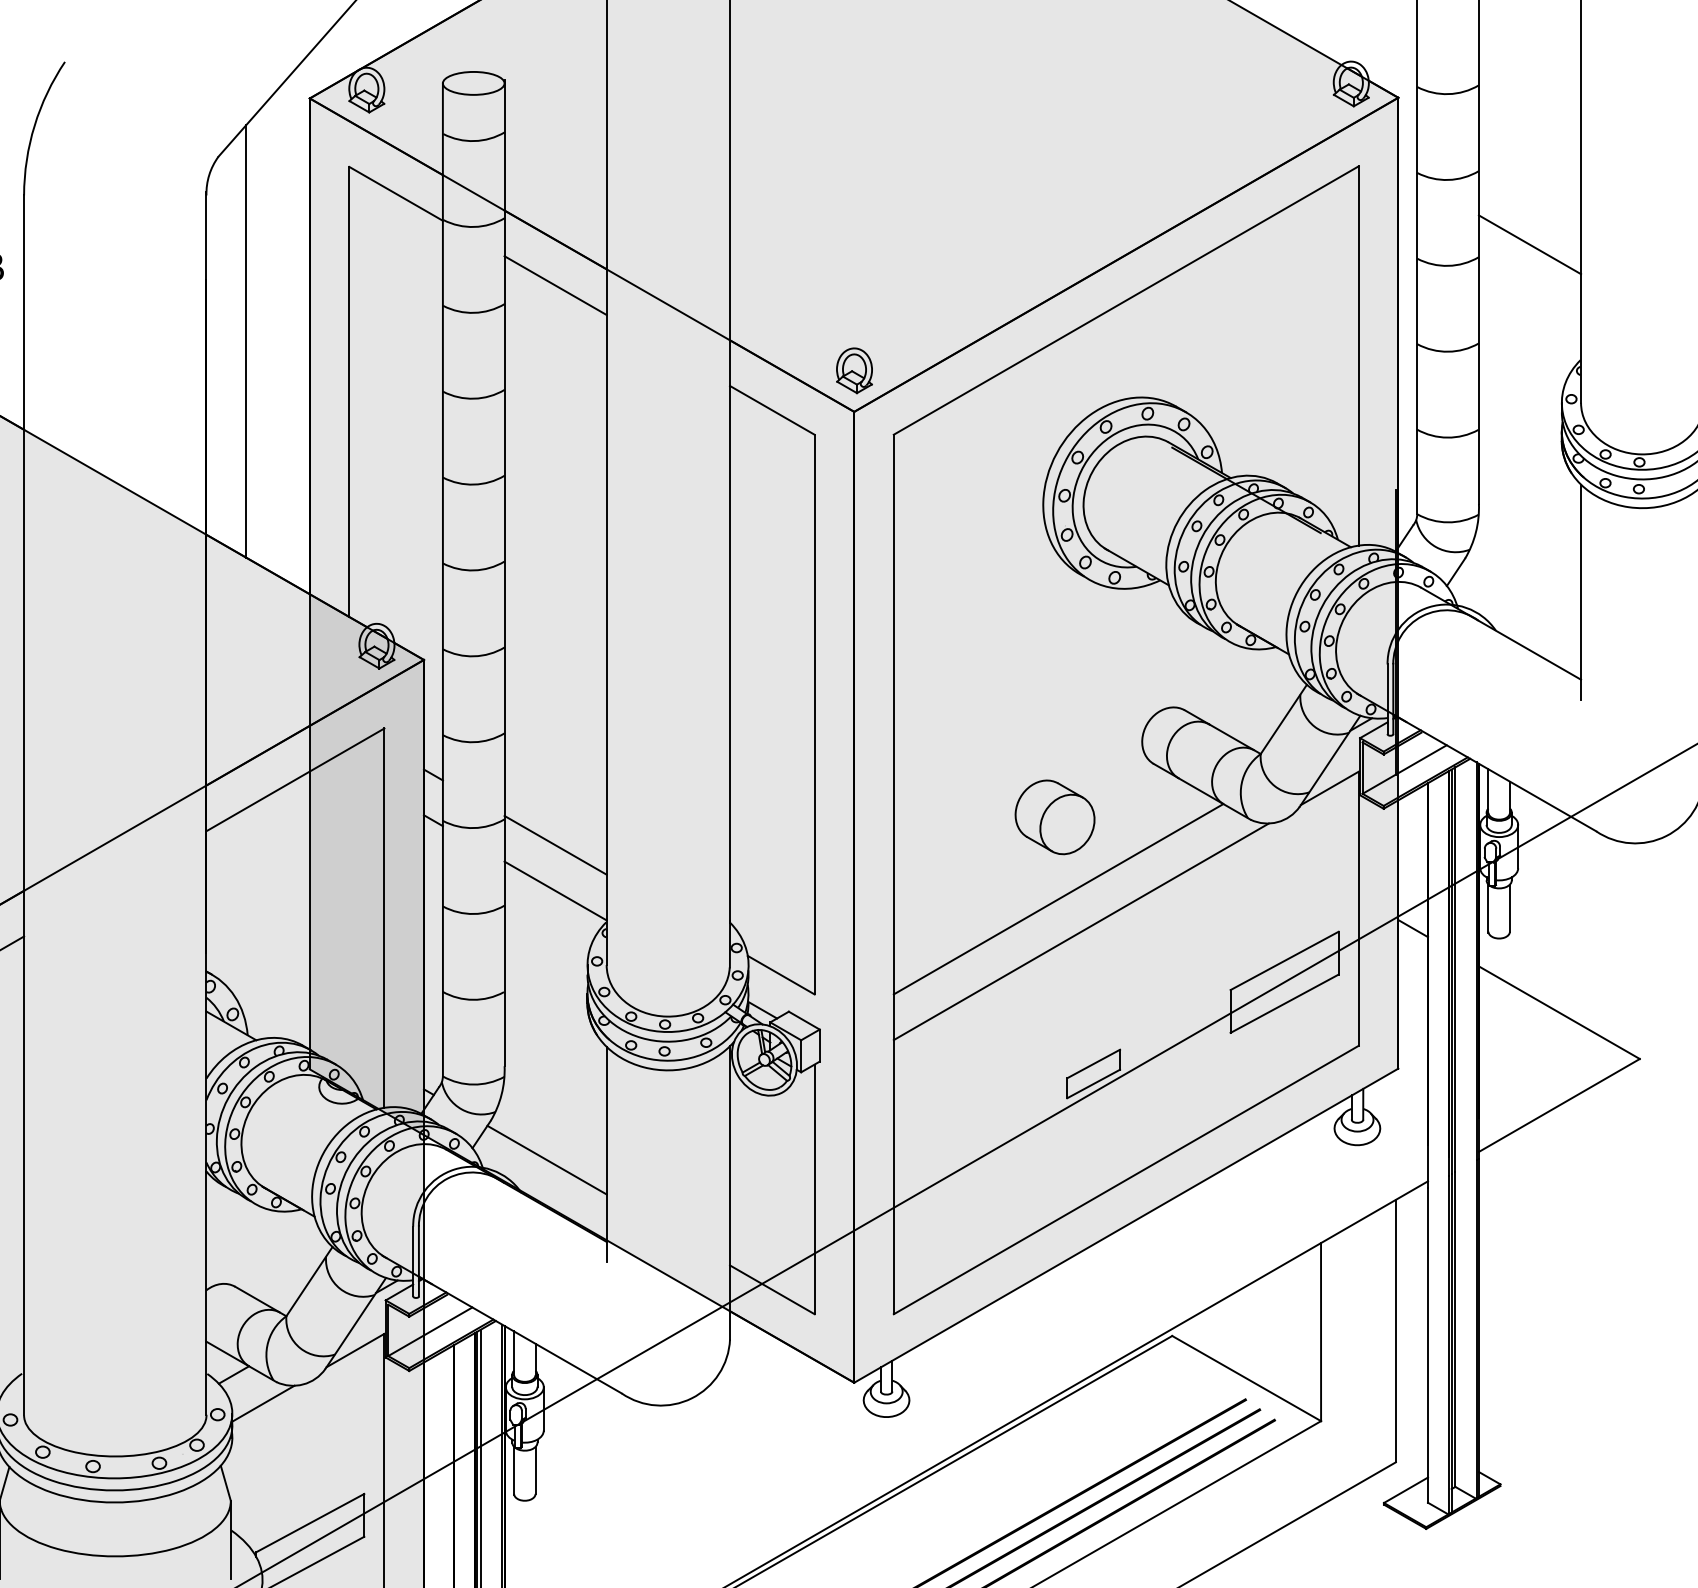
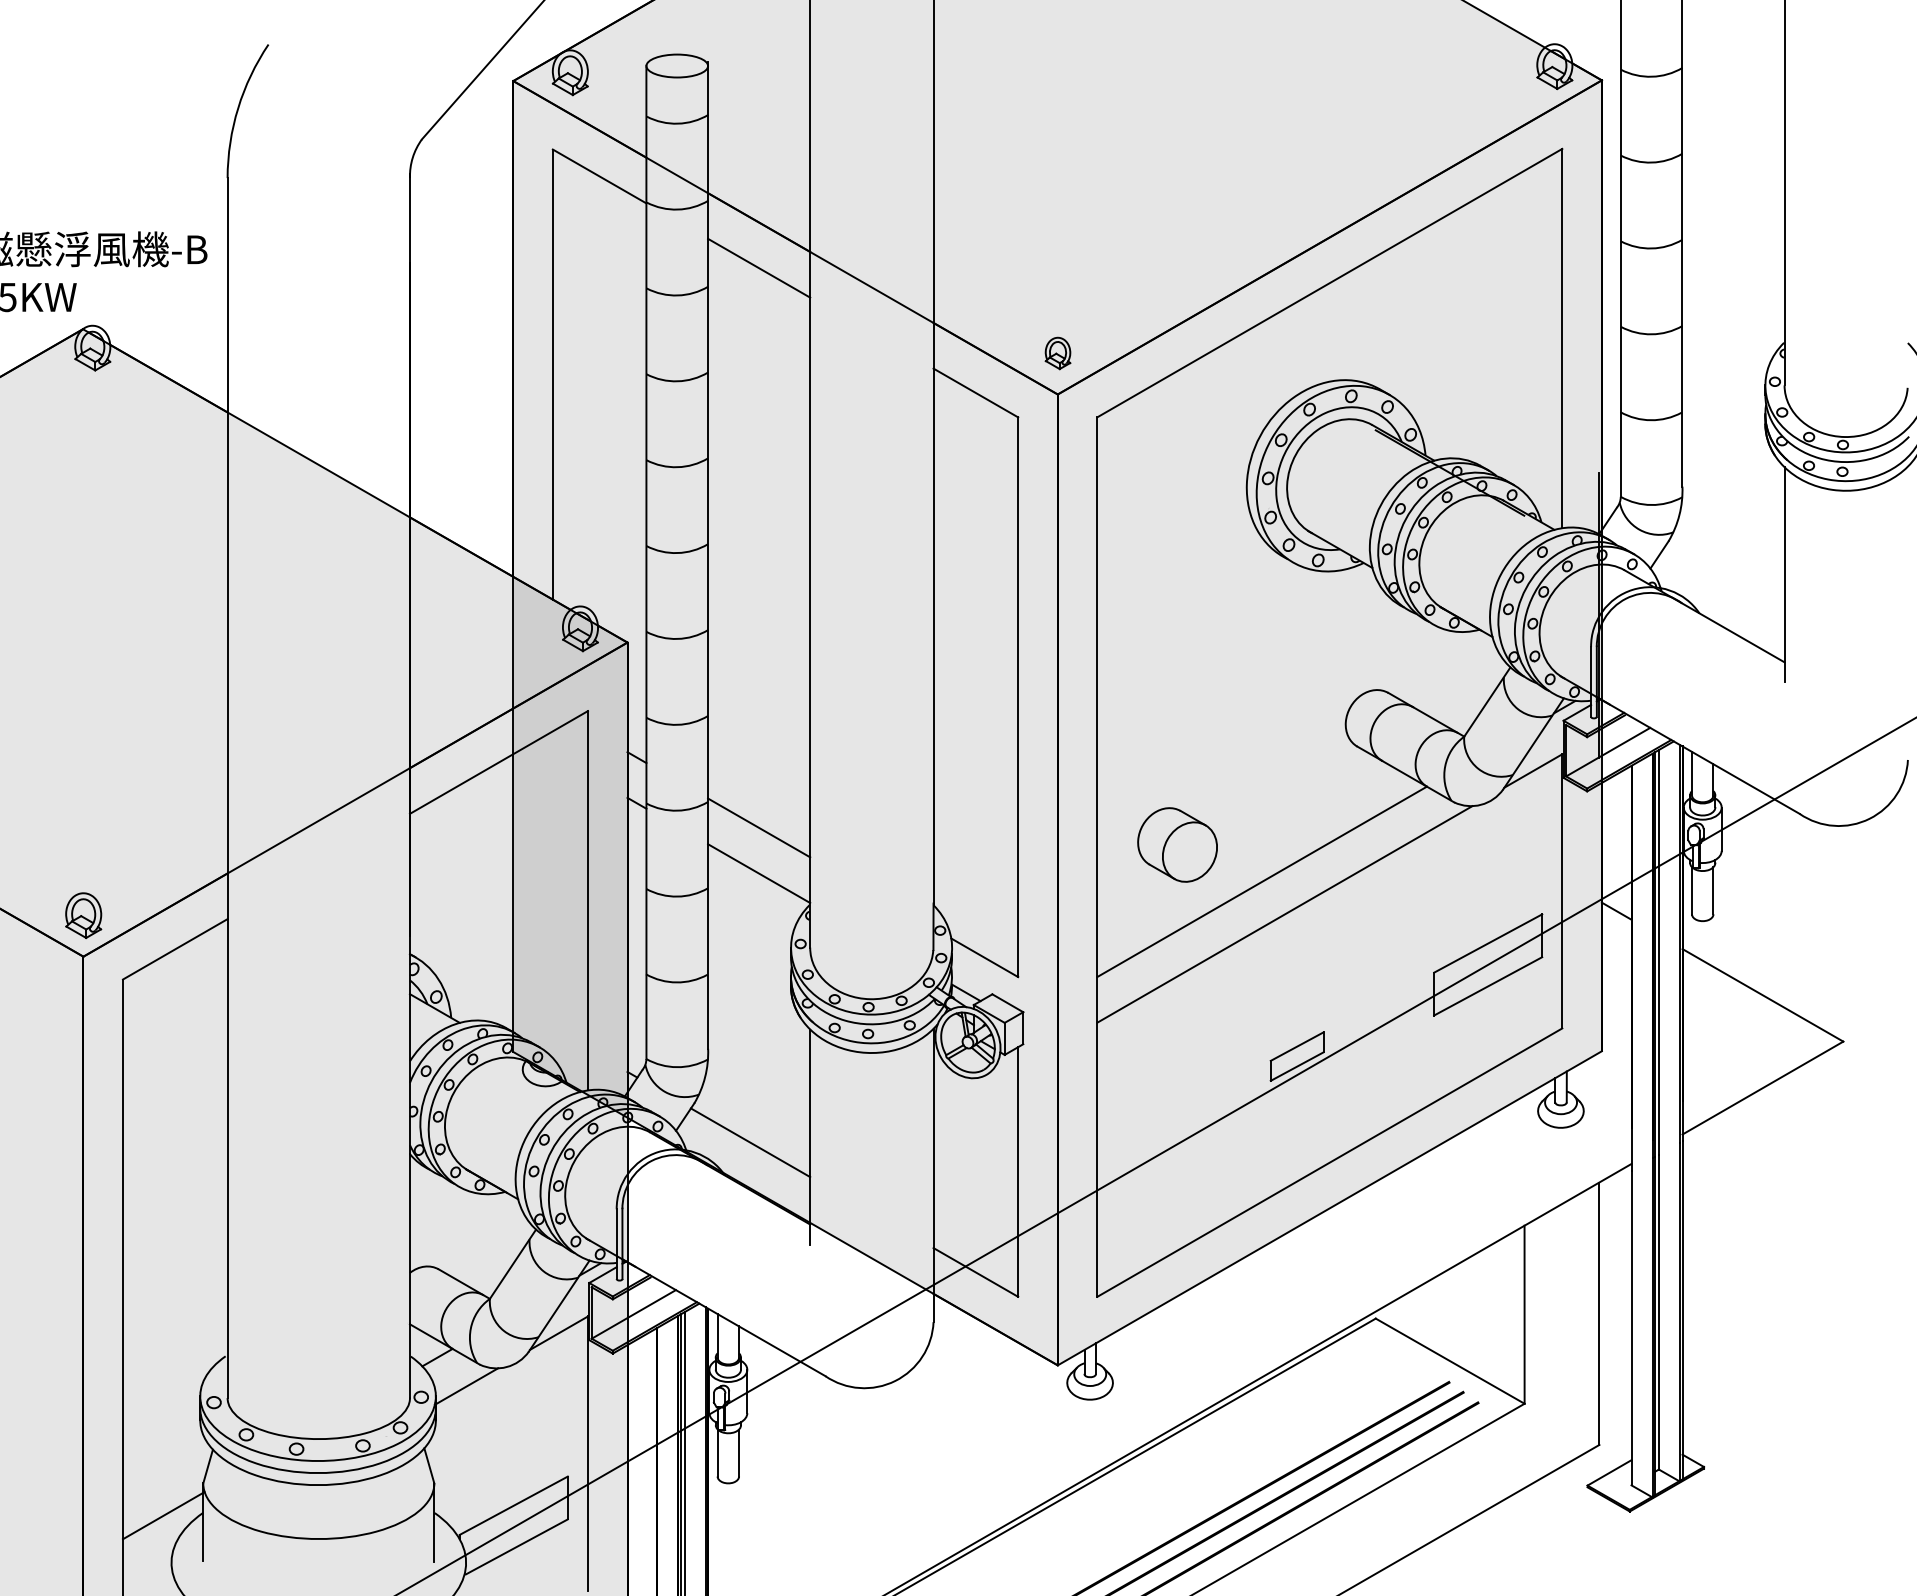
line: (1529, 244) -> (1733, 227), removed
line: (245, 340) -> (449, 323), removed
part: (853, 370) -> (1057, 353), size x0.7
part: (1054, 816) -> (1177, 844), moved

